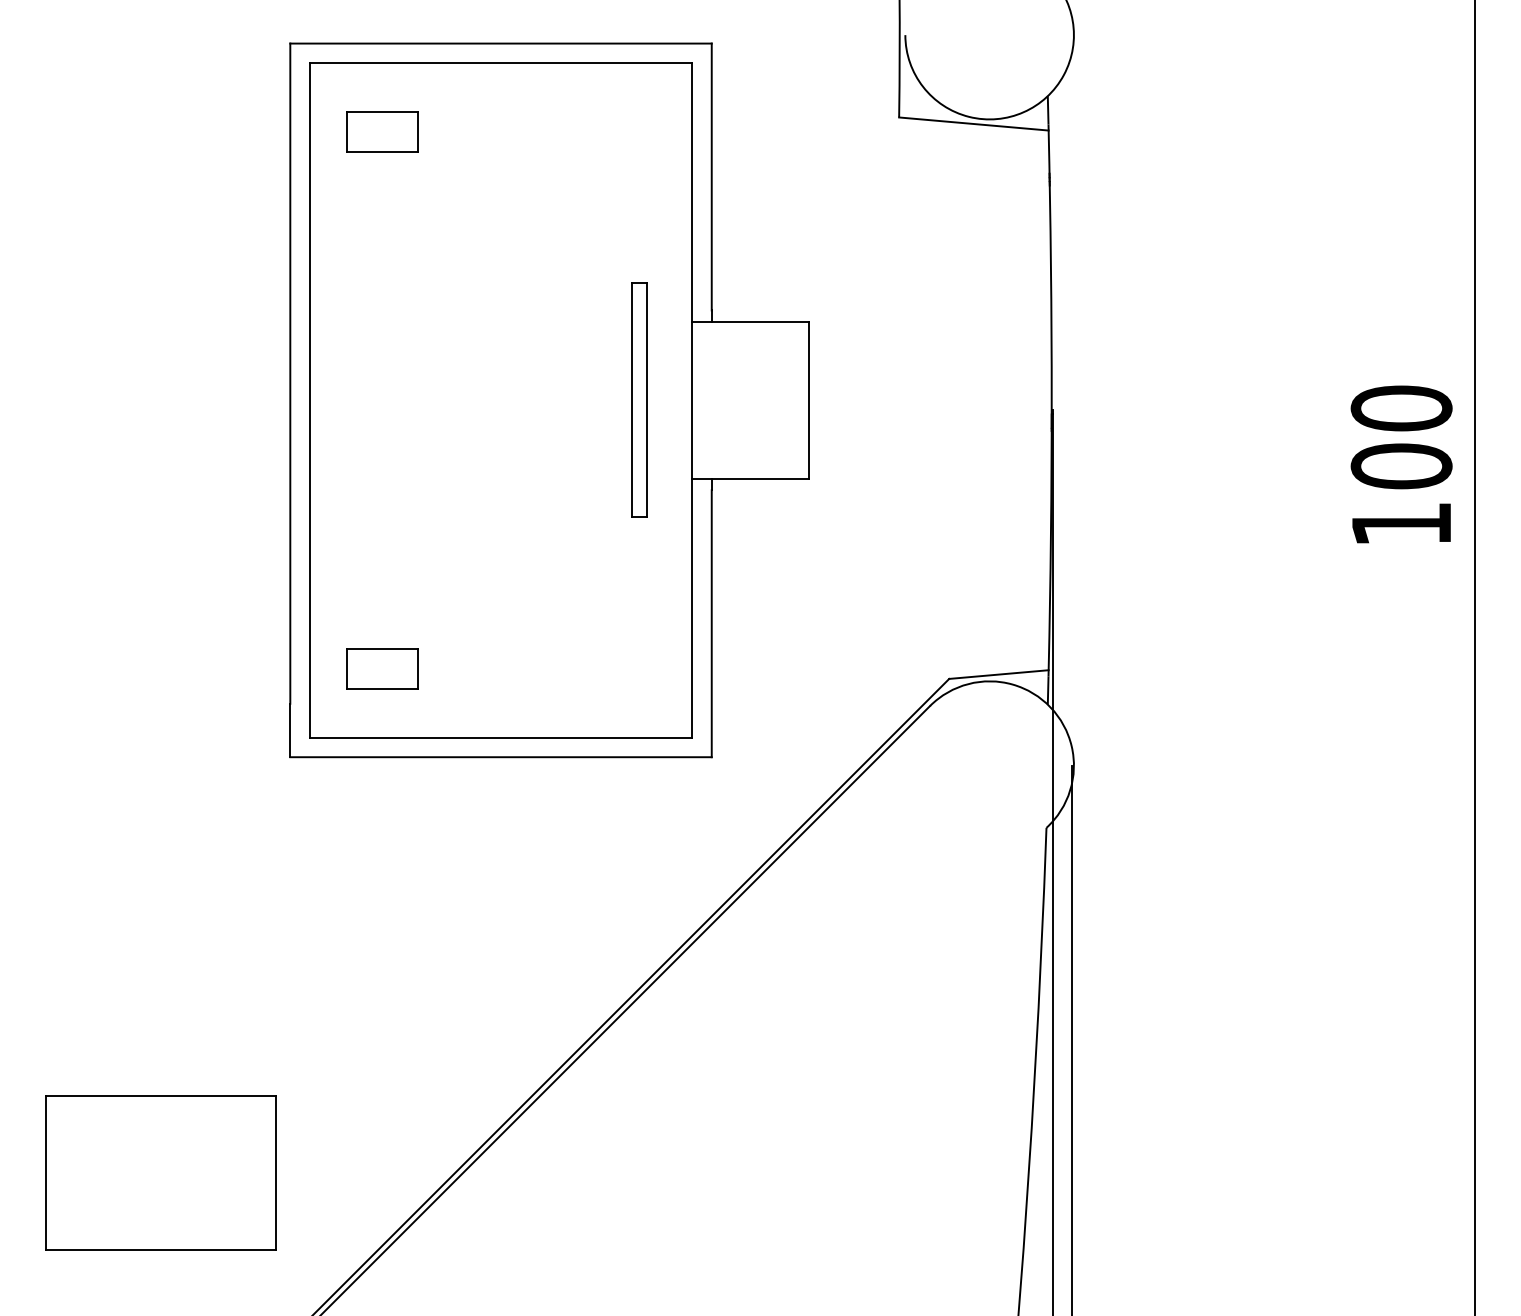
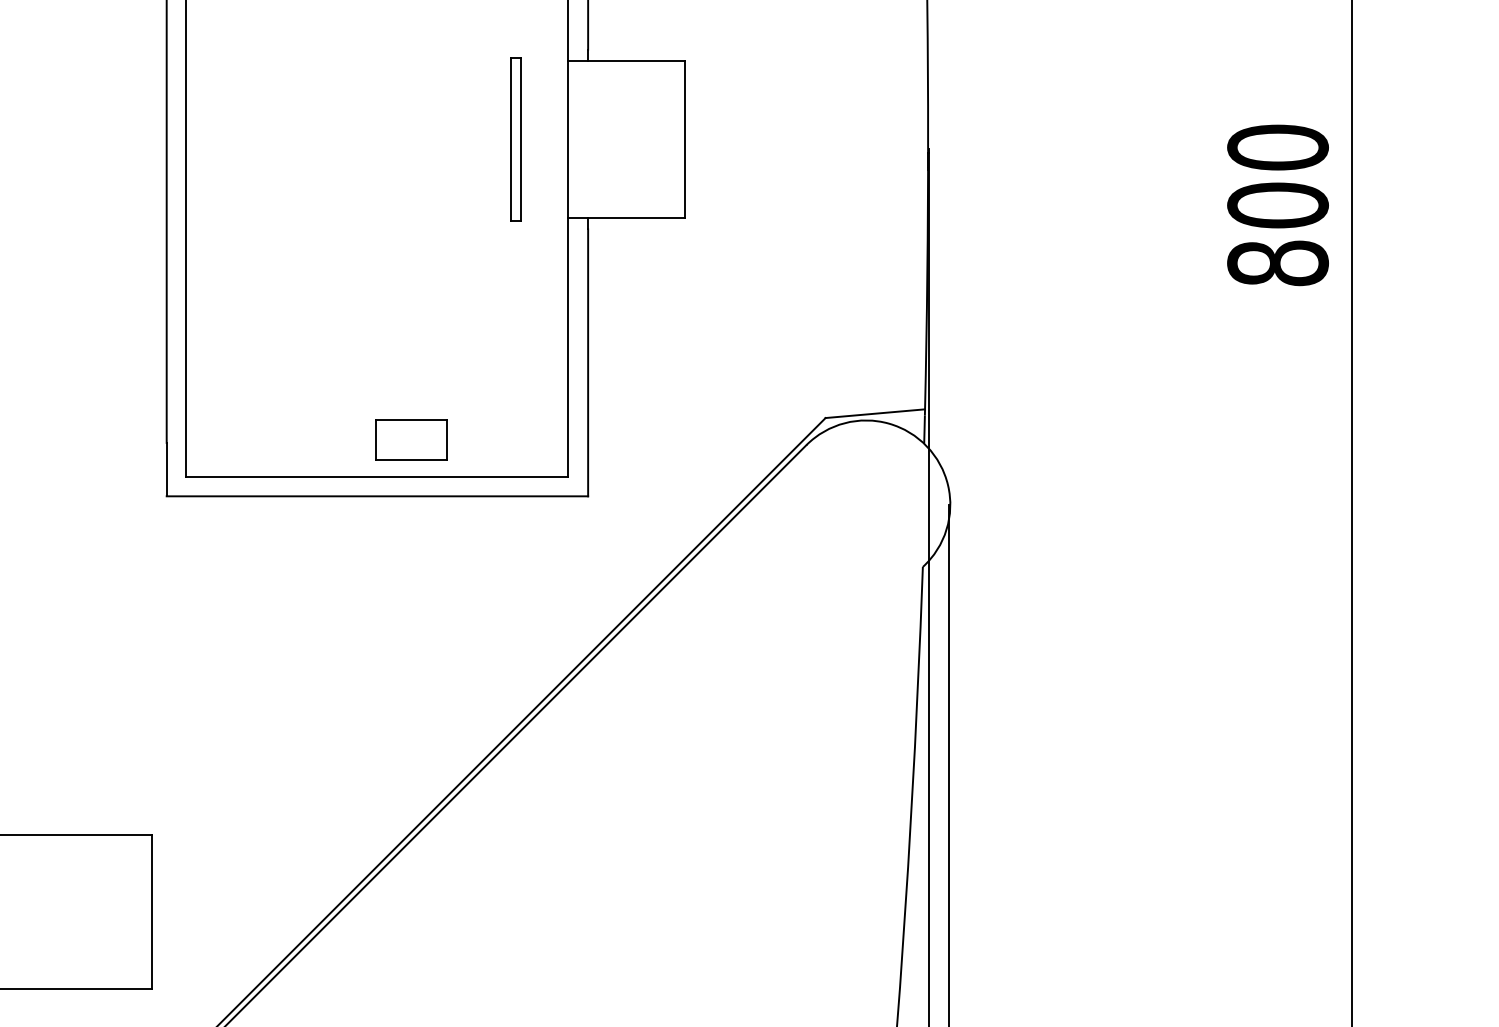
part: (639, 399) -> (515, 138), size x0.7
text: (1401, 523) -> (1277, 262), 100 -> 800
part: (382, 668) -> (410, 439), moved

